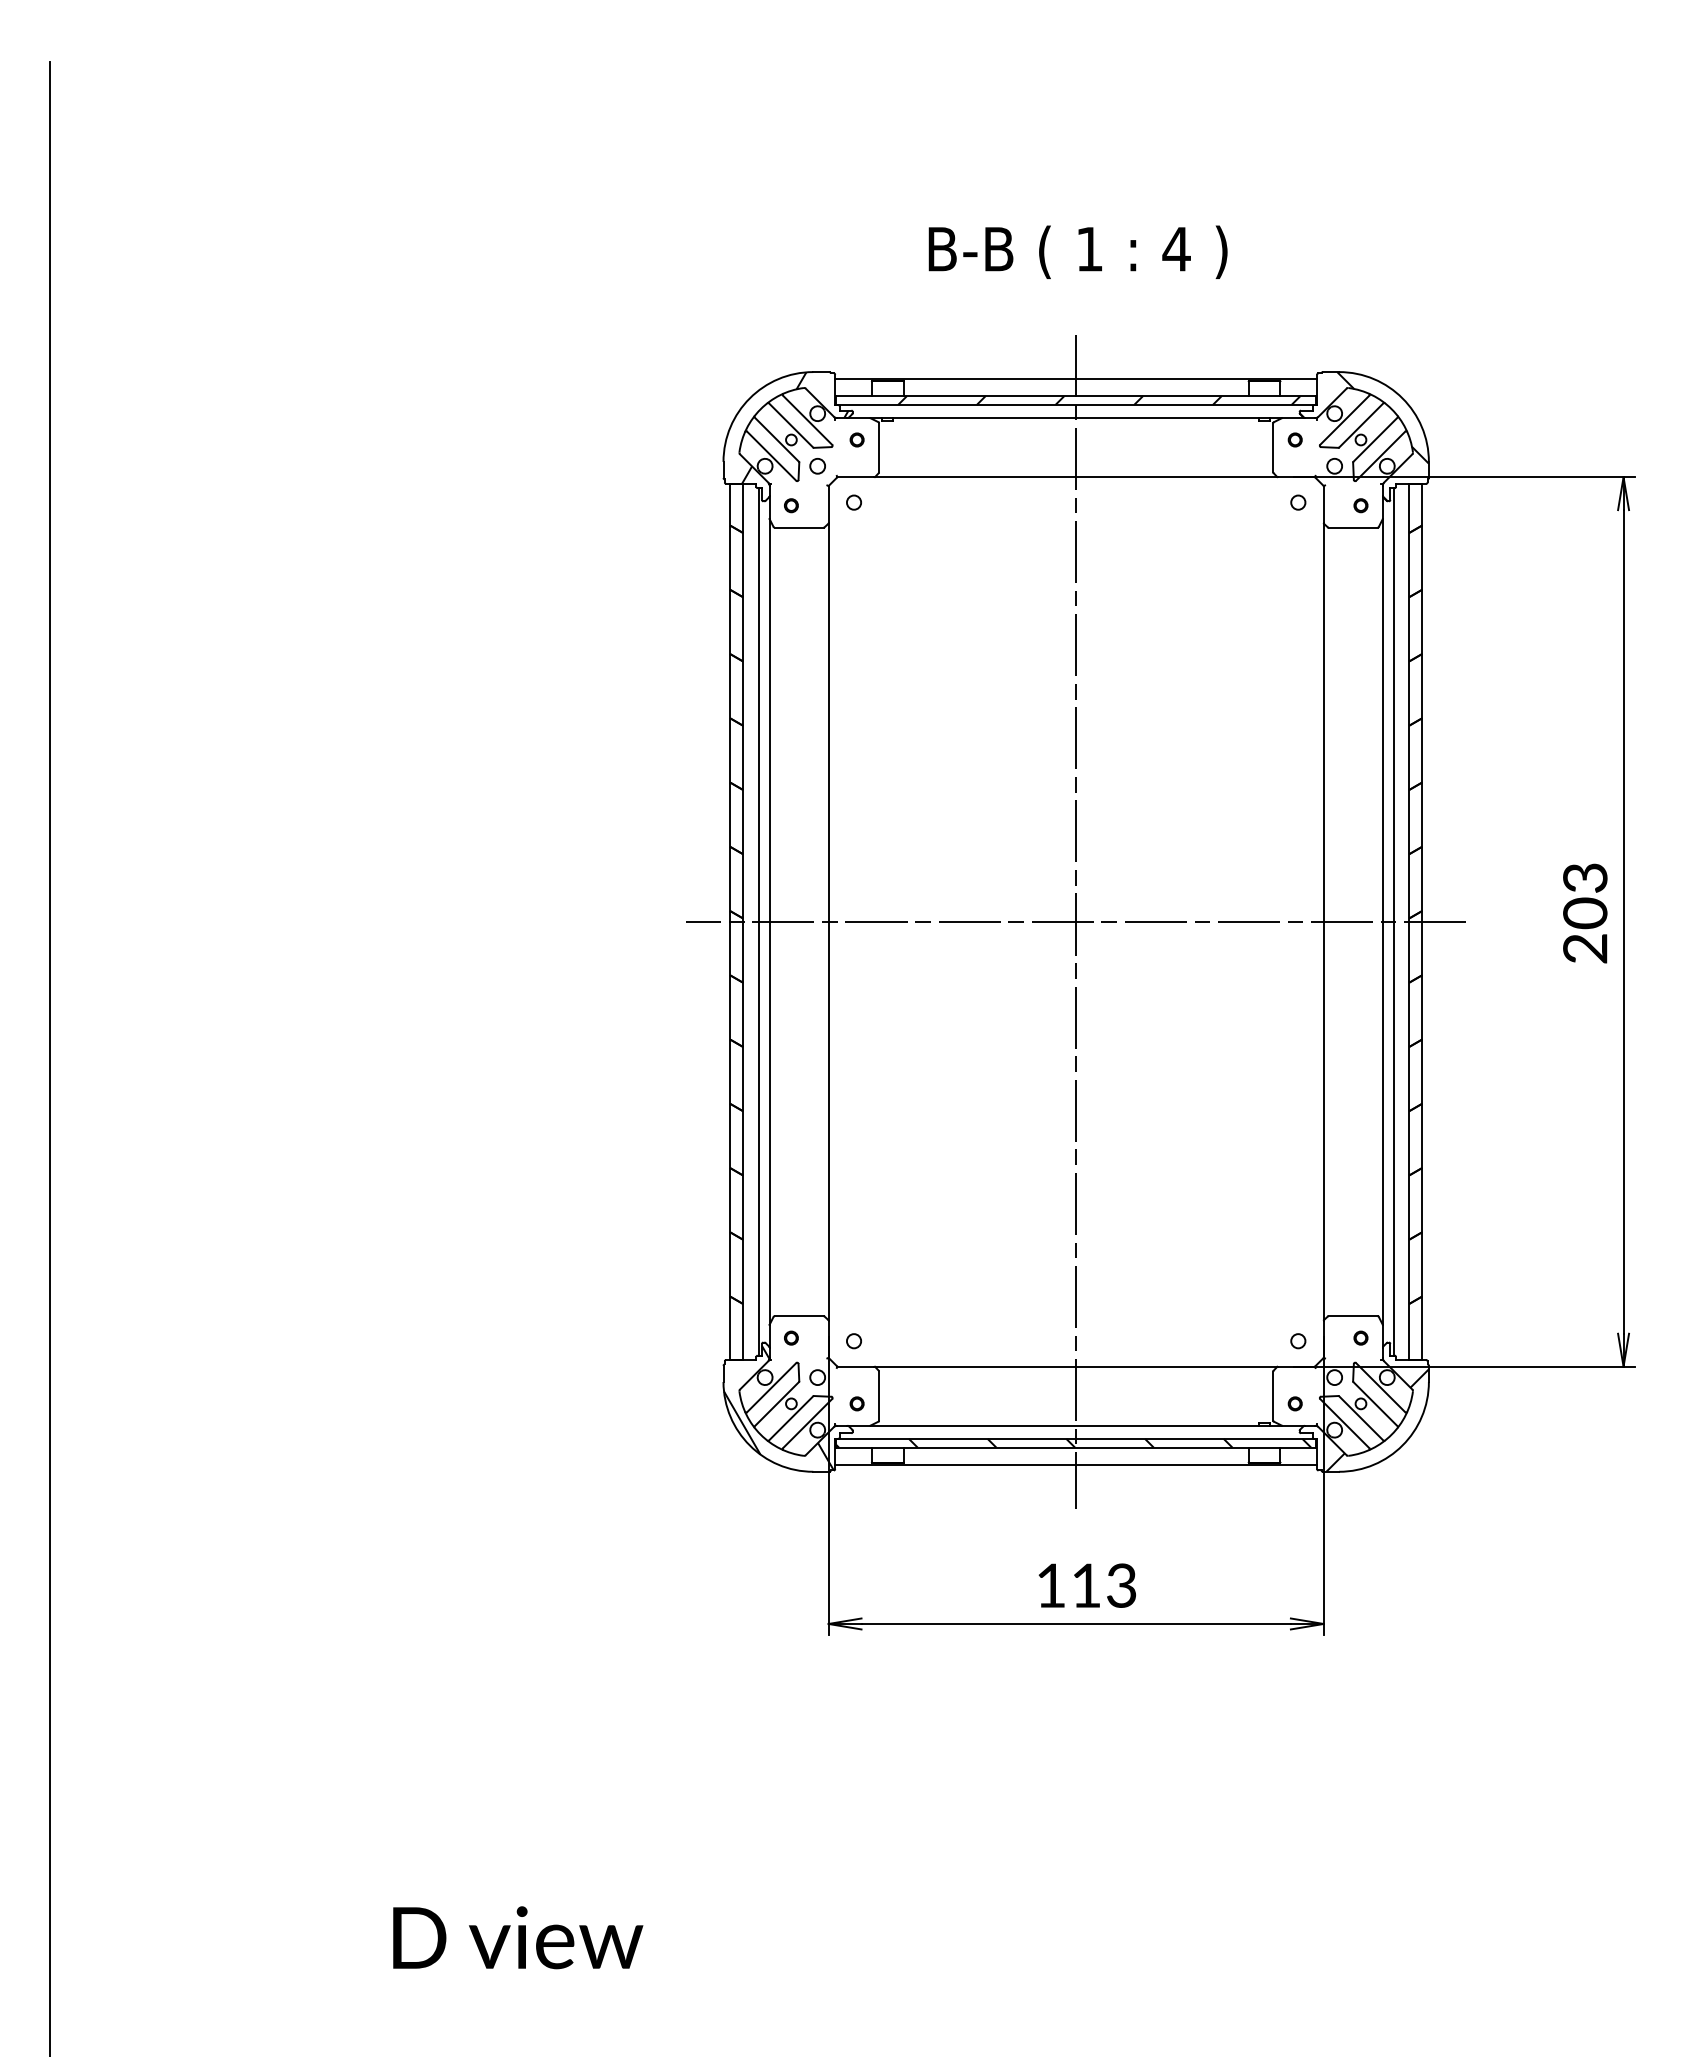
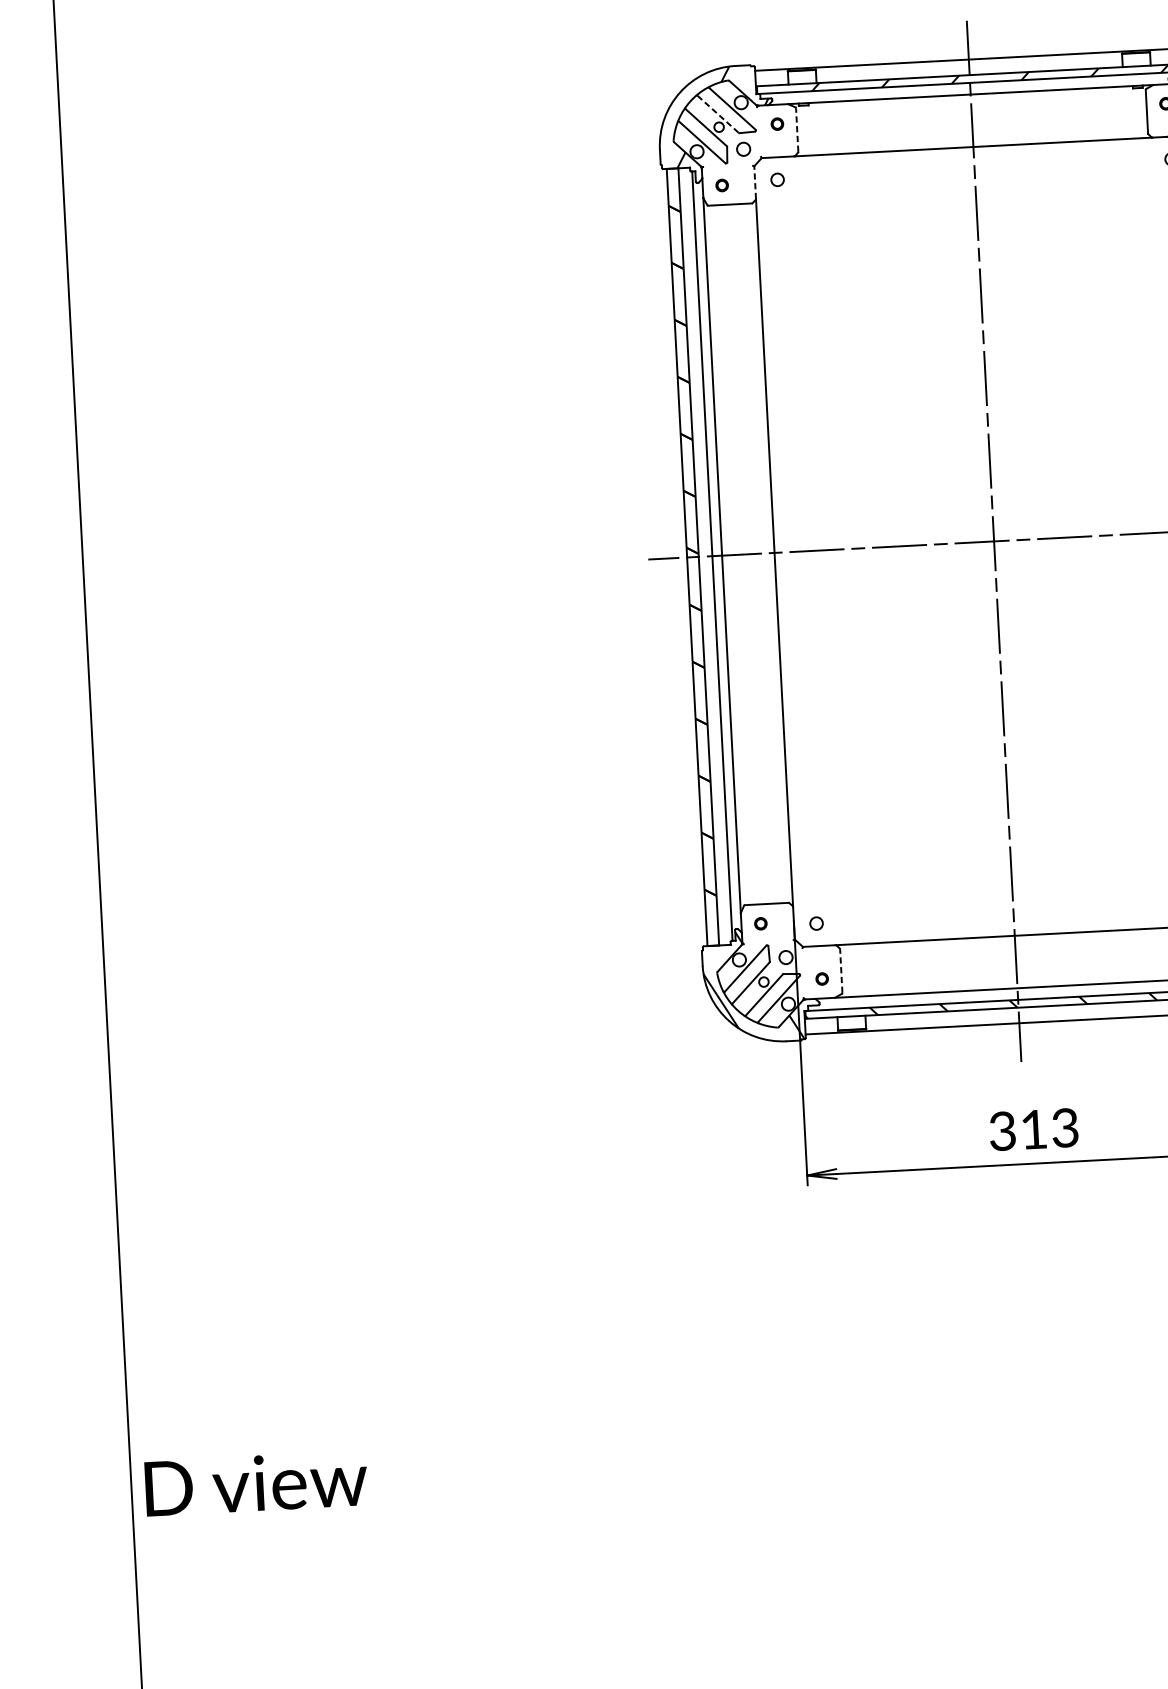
line: (791, 425) -> (718, 114), solid -> dashed
line: (879, 447) -> (797, 129), solid -> dashed
line: (828, 503) -> (754, 181), solid -> dashed
line: (879, 1396) -> (841, 971), solid -> dashed
text: (1050, 1585) -> (1002, 1131), 113 -> 313
text: (518, 1937) -> (256, 1483), moved

